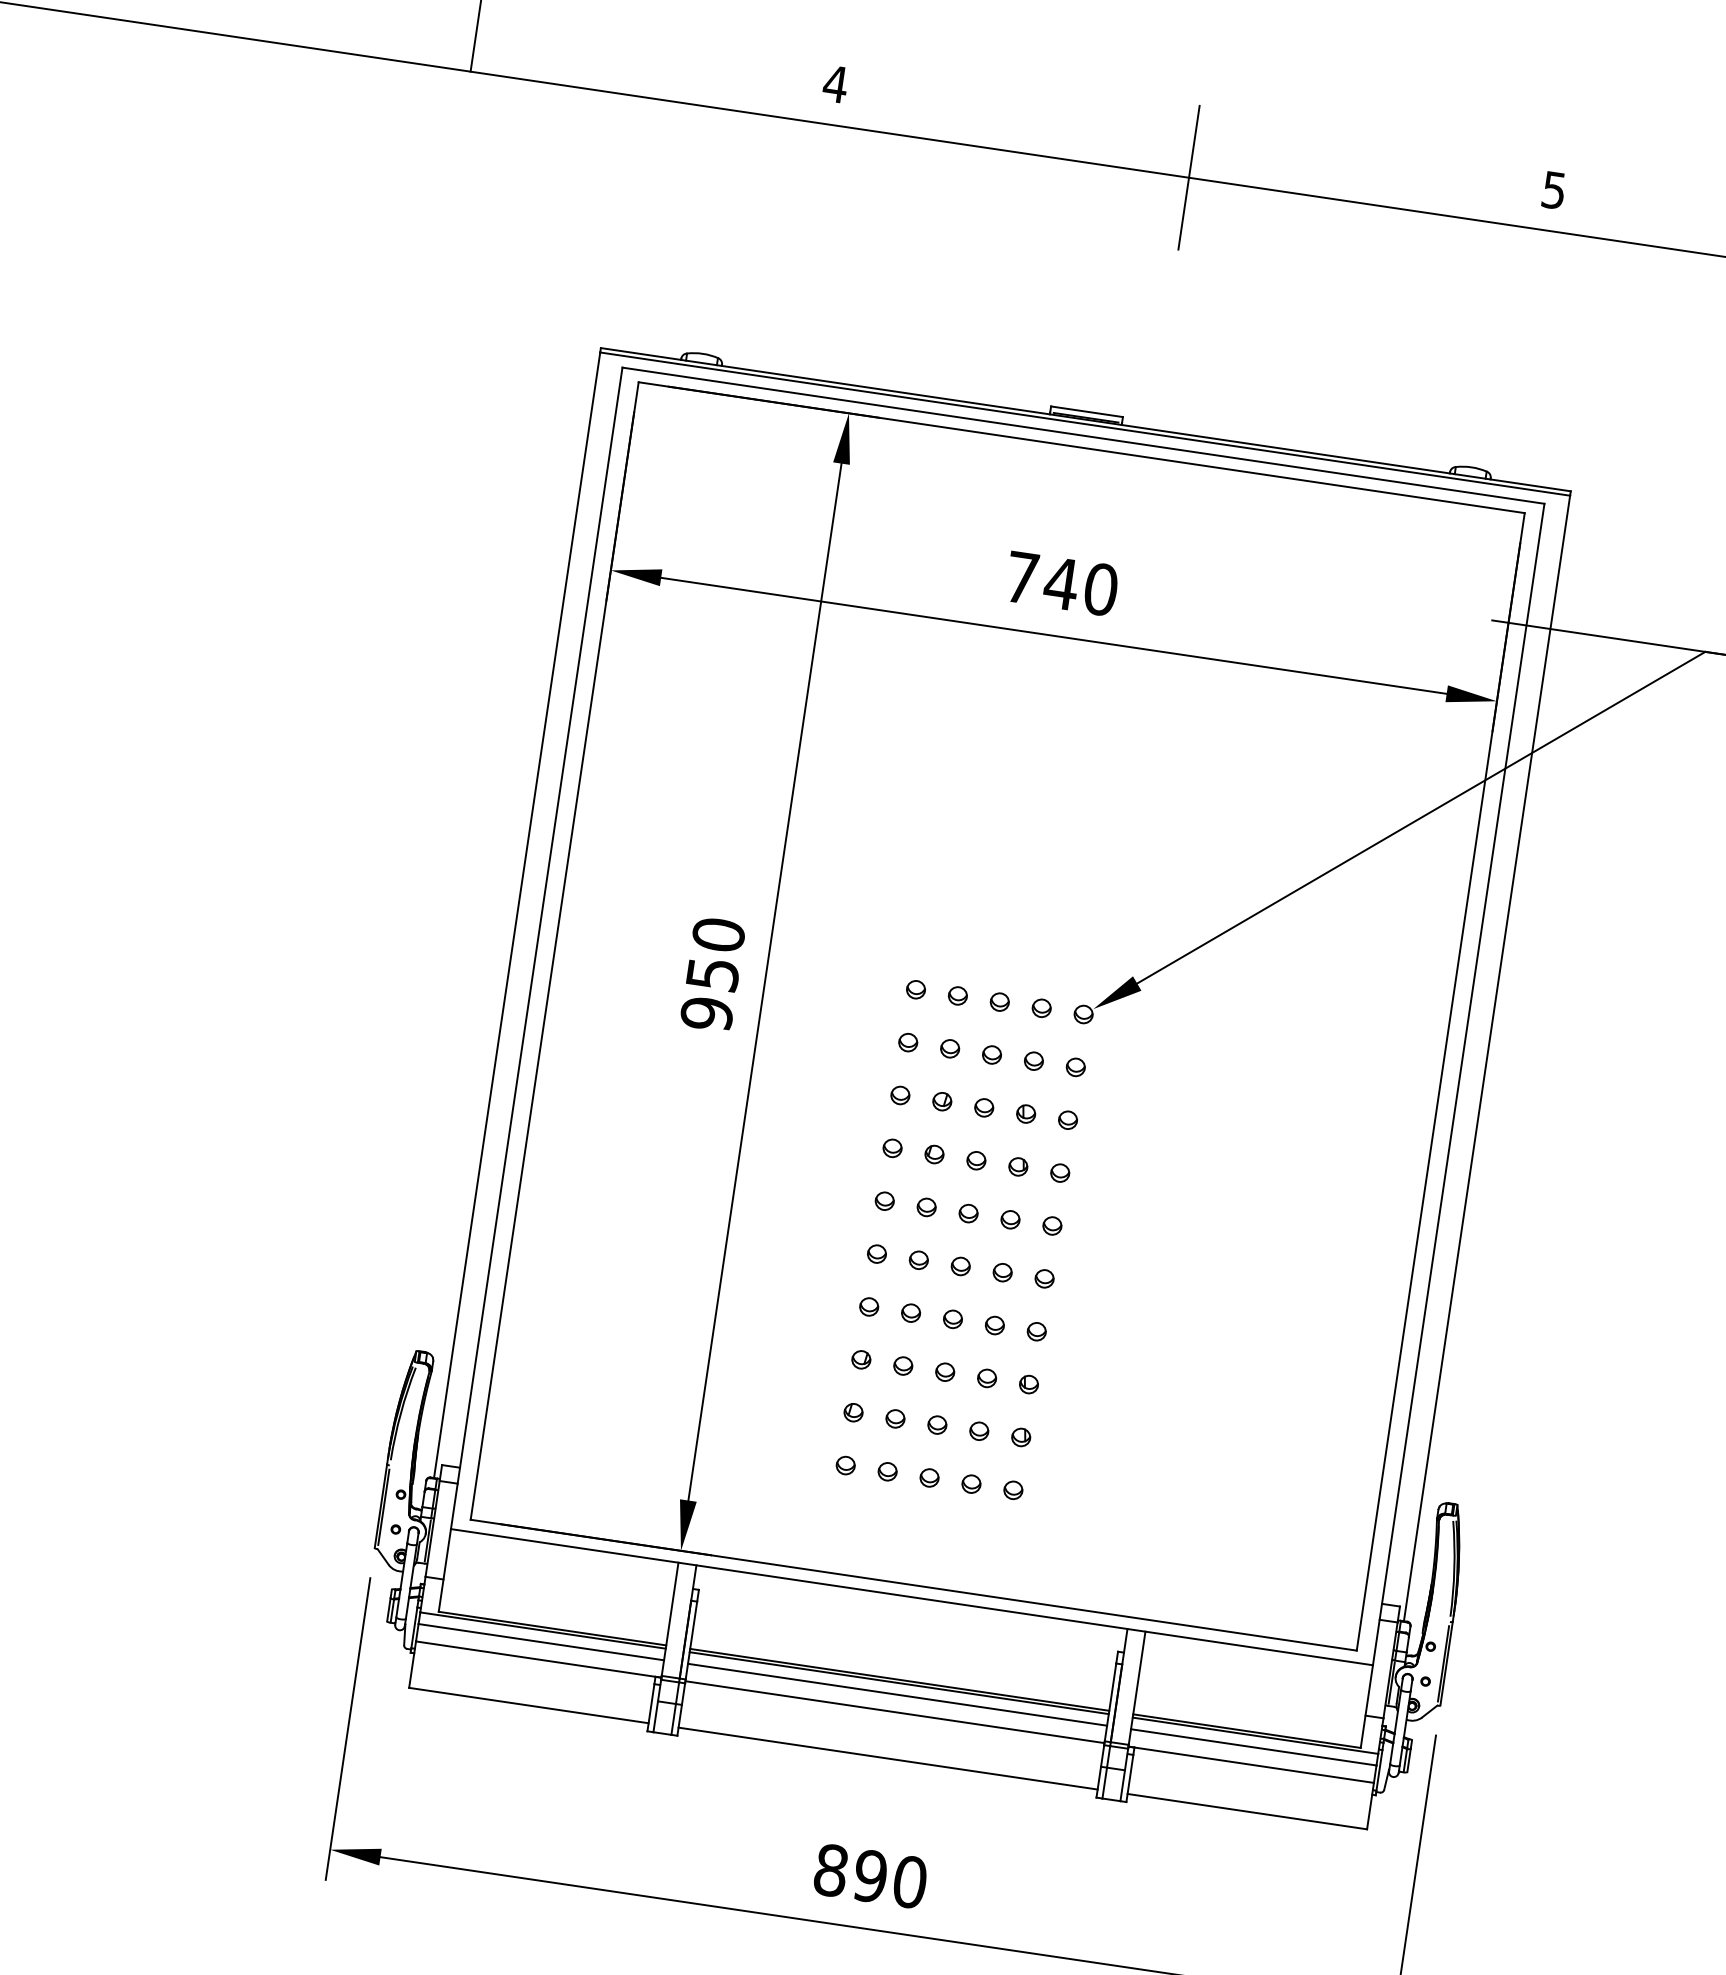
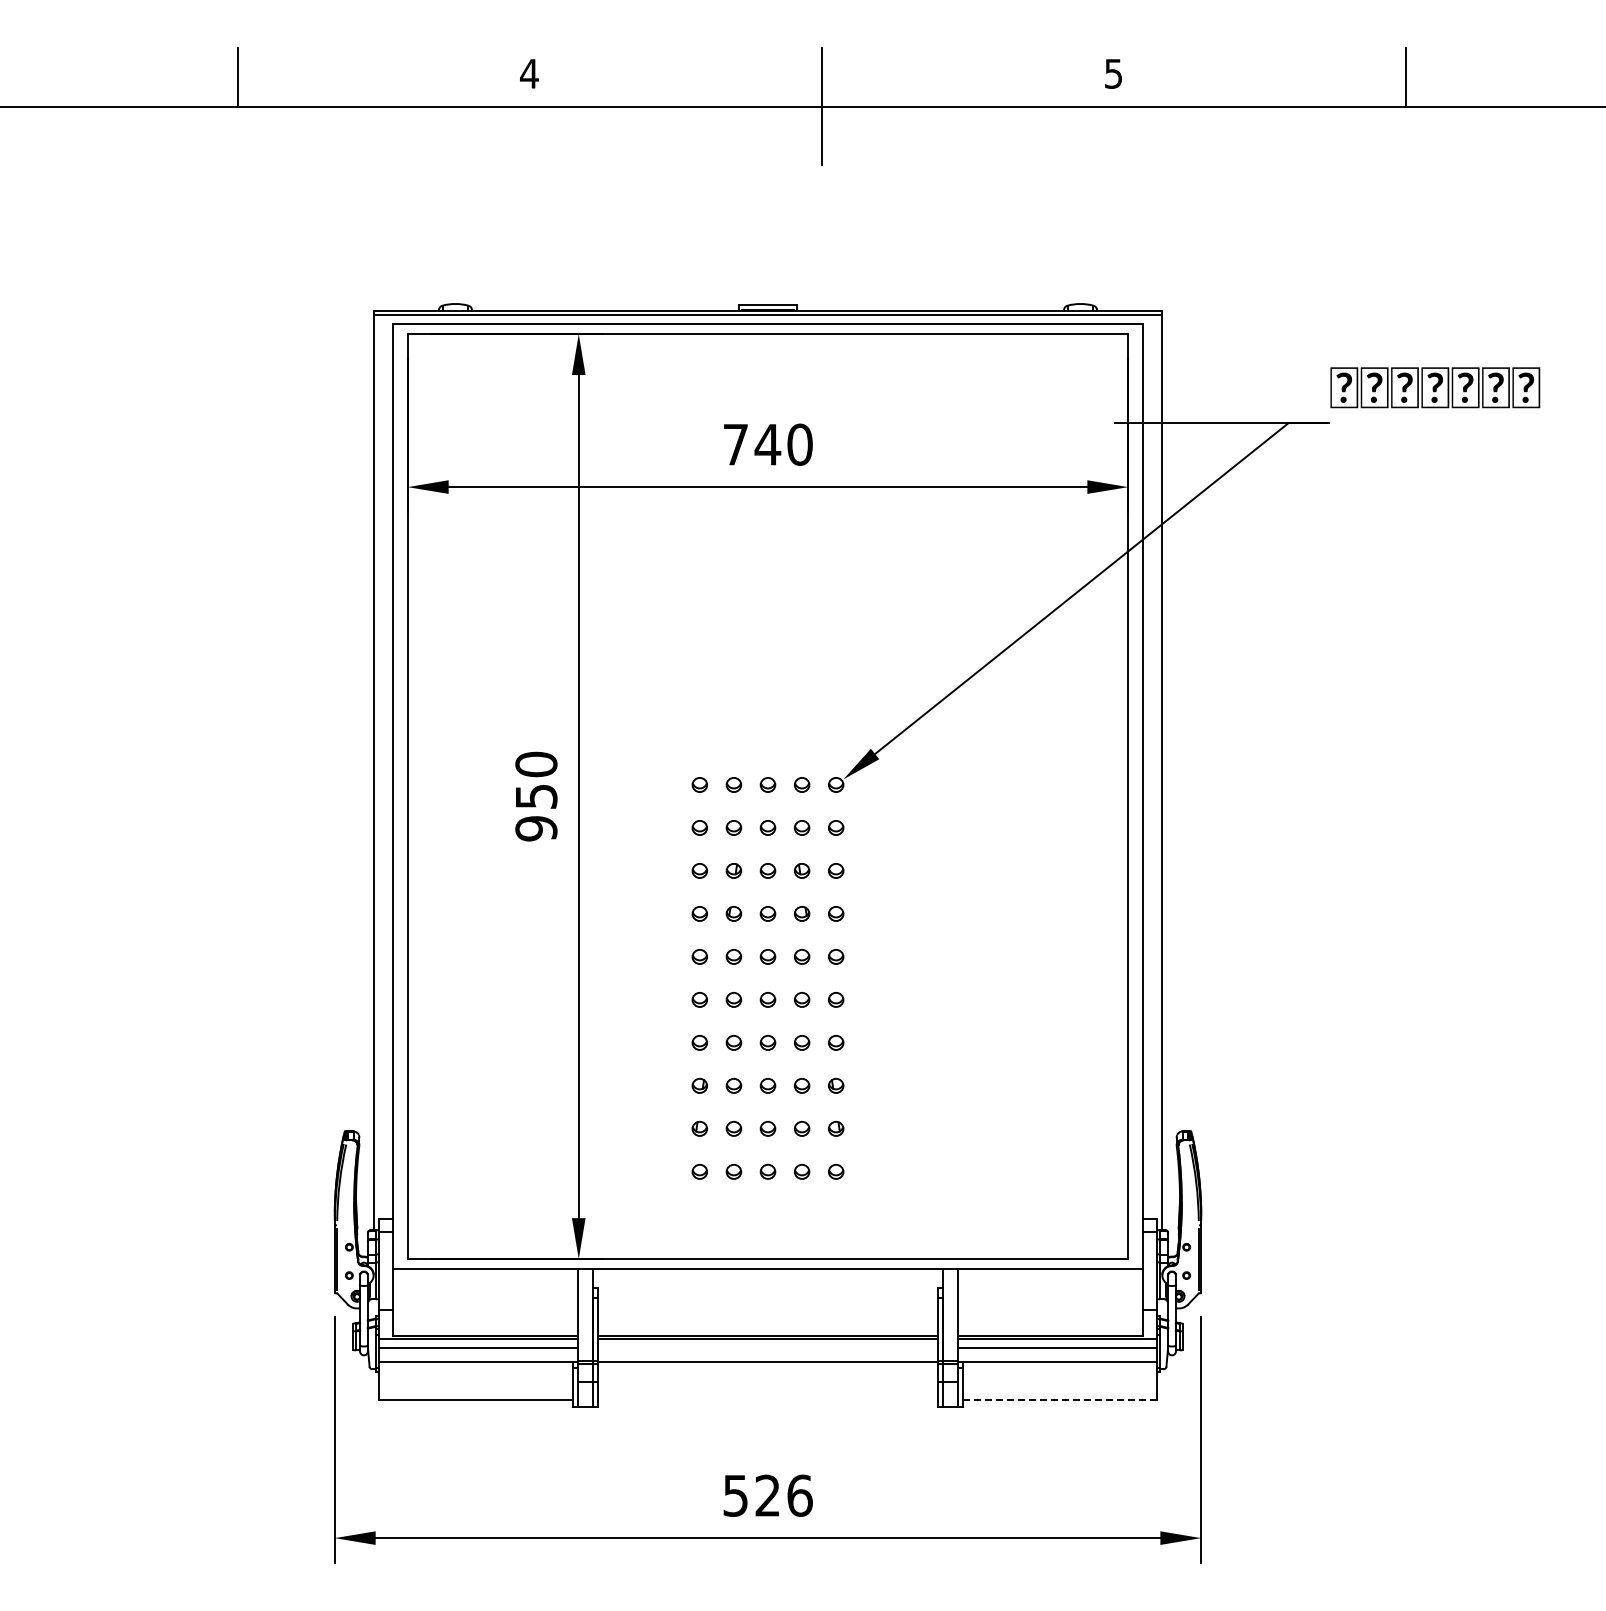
line: (896, 1695) -> (767, 1348), removed
line: (887, 1759) -> (767, 1400), removed
line: (1246, 1812) -> (1059, 1400), solid -> dashed
text: (870, 1875) -> (767, 1495), 890 -> 526

